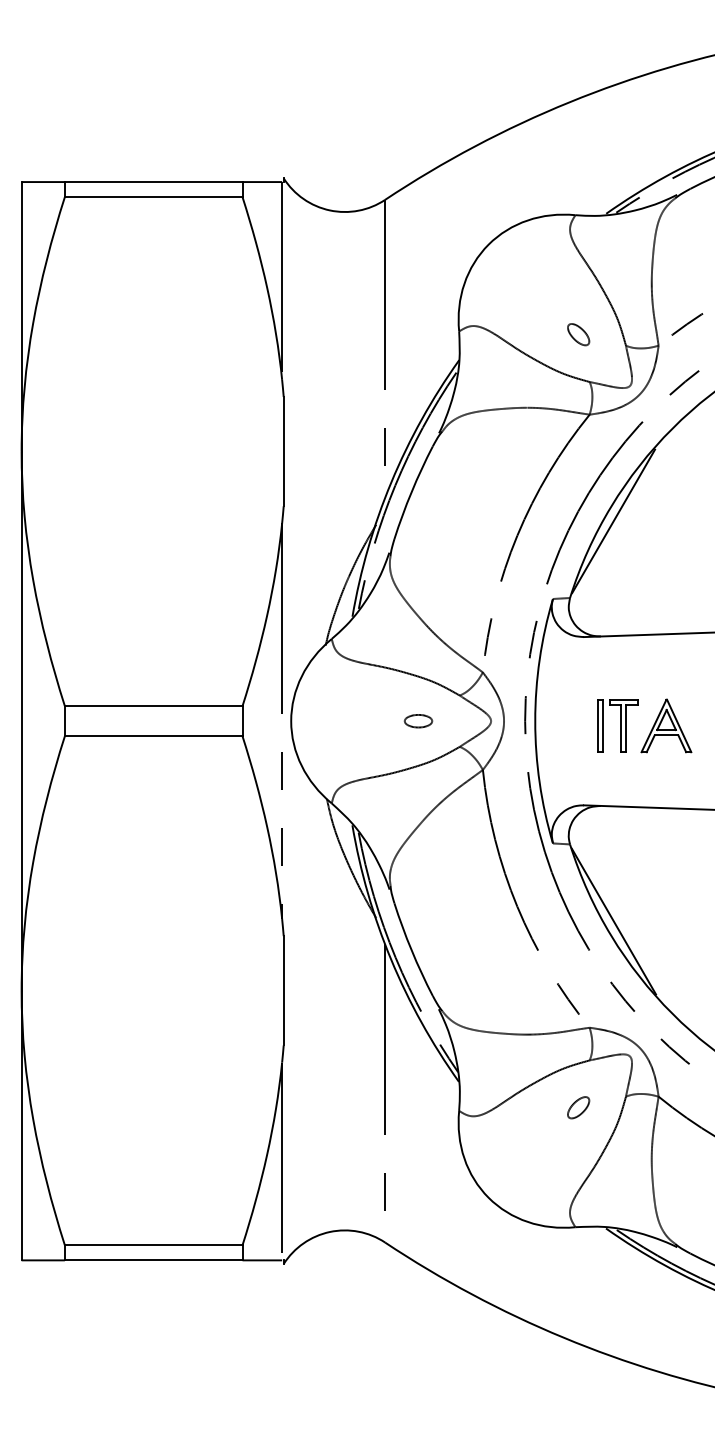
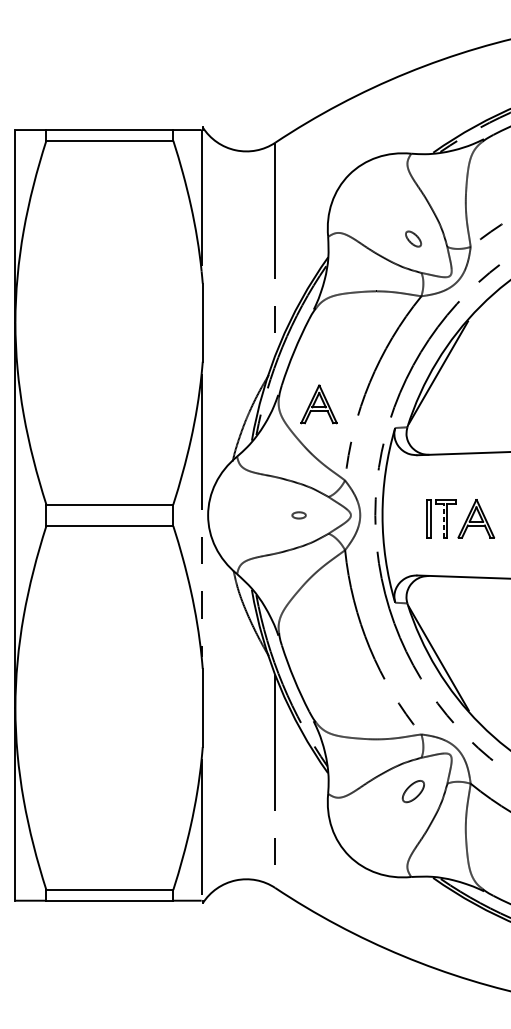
part: (446, 565) -> (319, 404), added
part: (418, 721) -> (299, 515), size x0.7
line: (621, 728) -> (444, 520), solid -> dashed
part: (578, 1107) -> (413, 791), size x1.4

